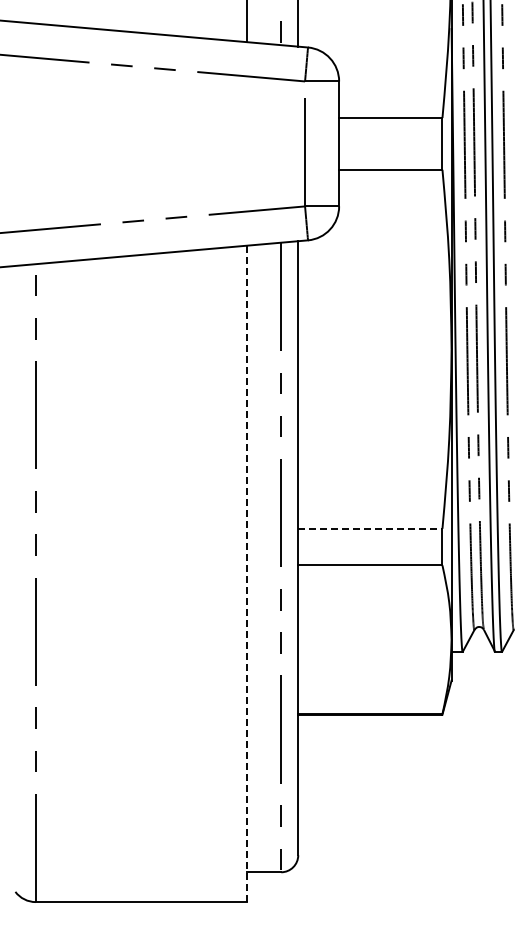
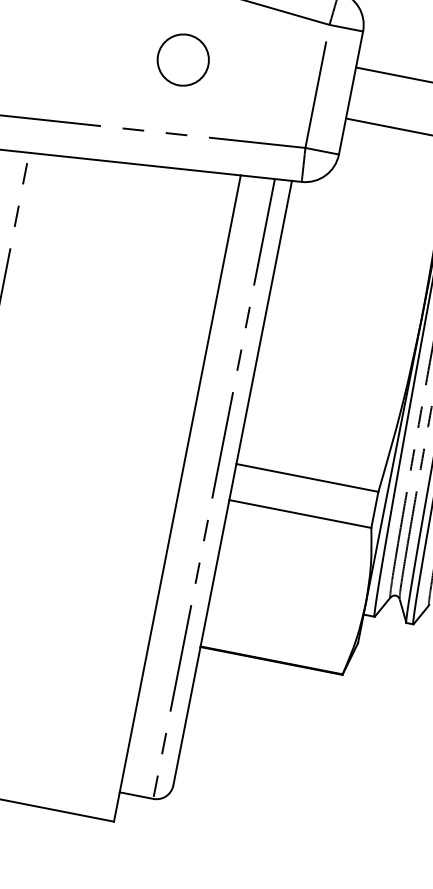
circle: (168, 143) -> (183, 59), added
line: (370, 528) -> (307, 477), dashed -> solid
line: (247, 574) -> (177, 499), dashed -> solid

